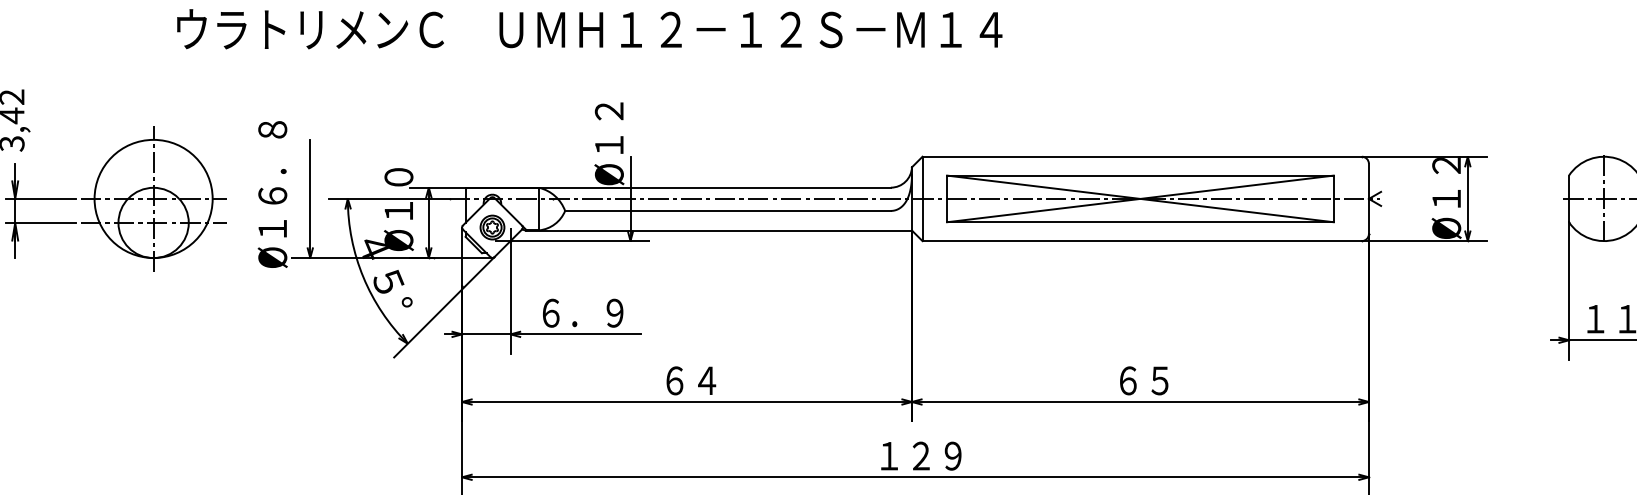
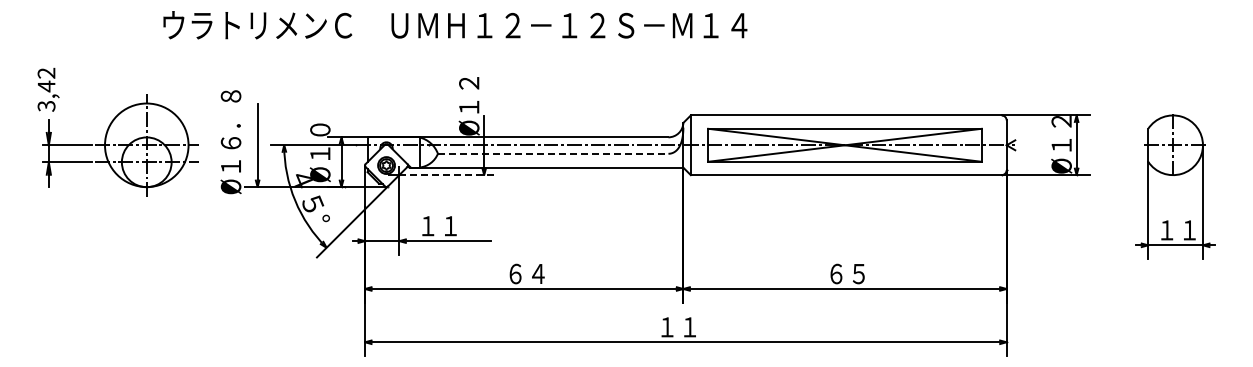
line: (728, 210) -> (553, 153), solid -> dashed
line: (581, 241) -> (449, 175), solid -> dashed
text: (582, 313) -> (450, 226), ６．９ -> １１
text: (937, 456) -> (701, 327), １２９ -> １１

